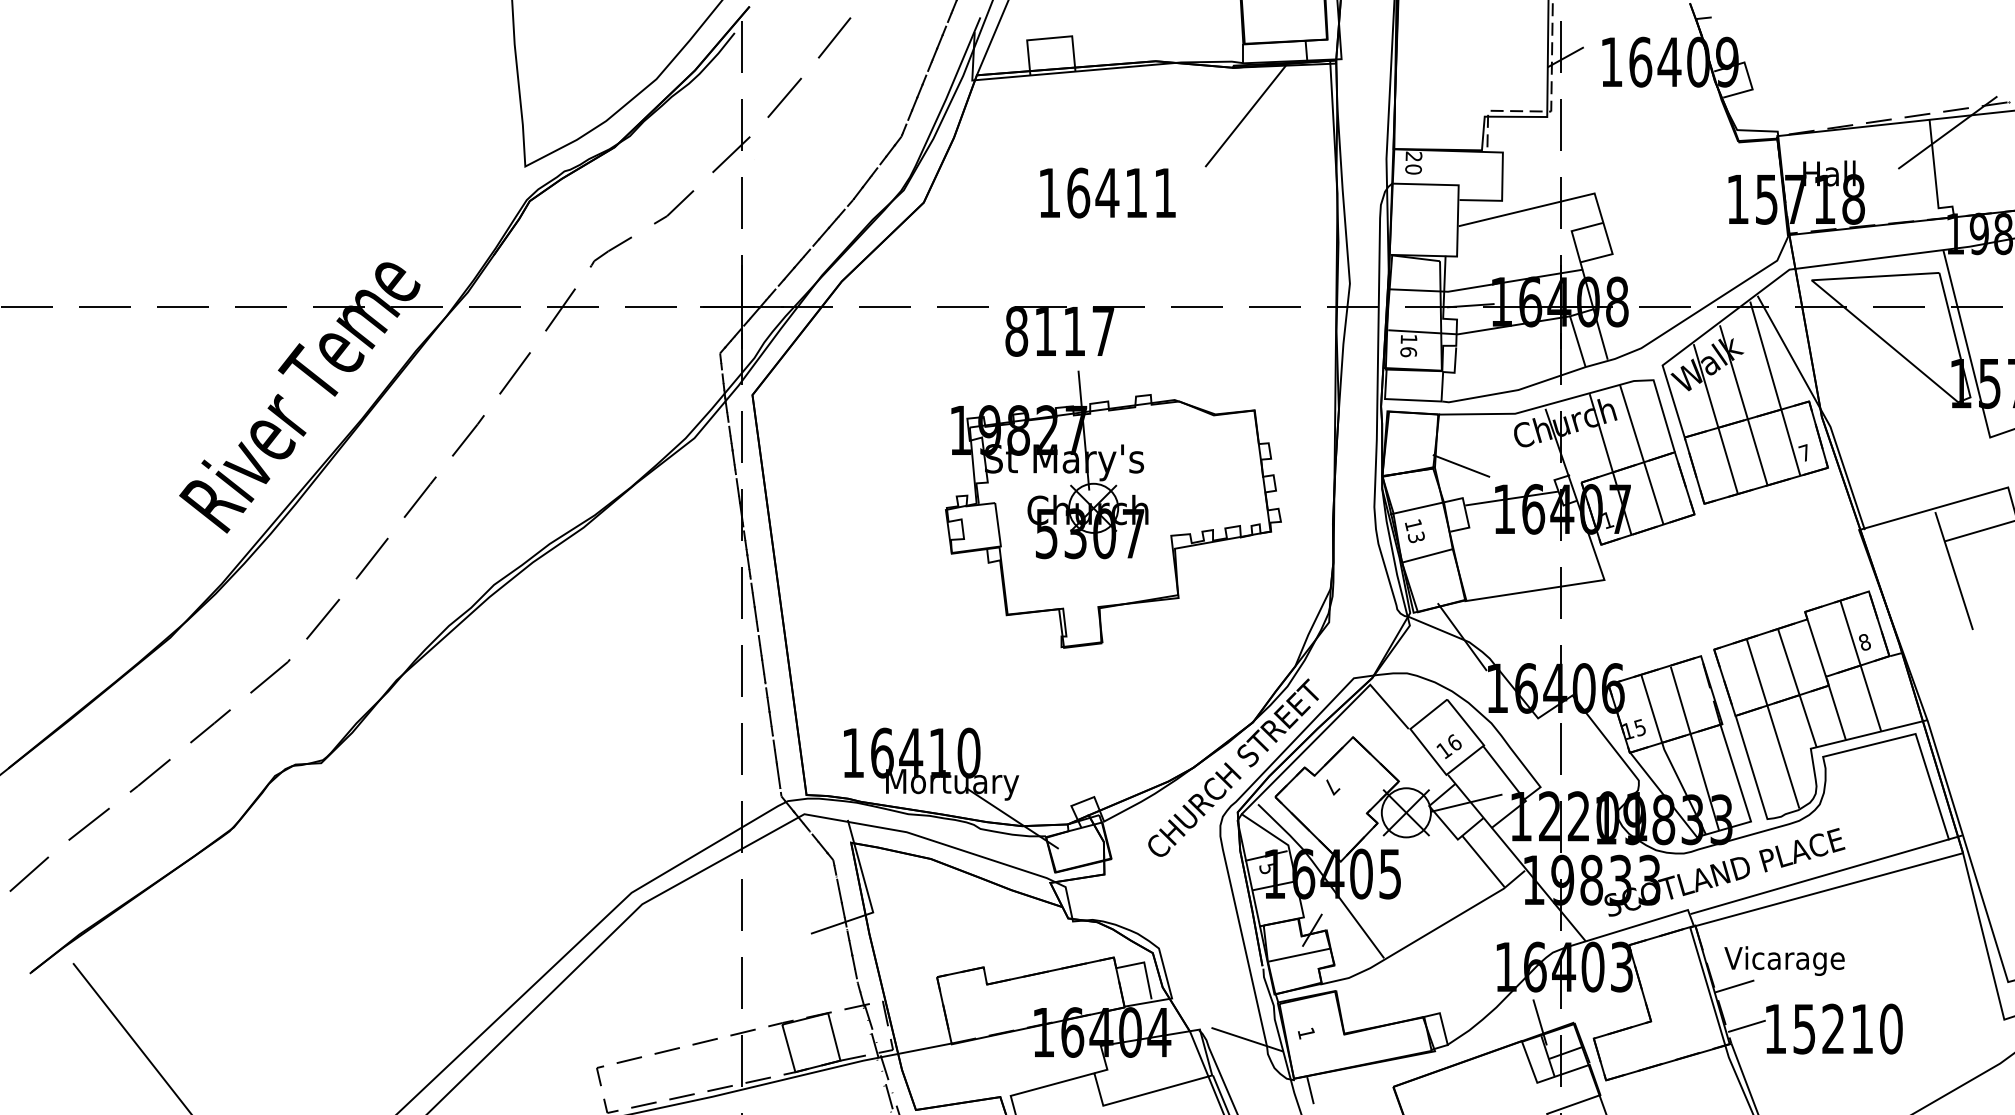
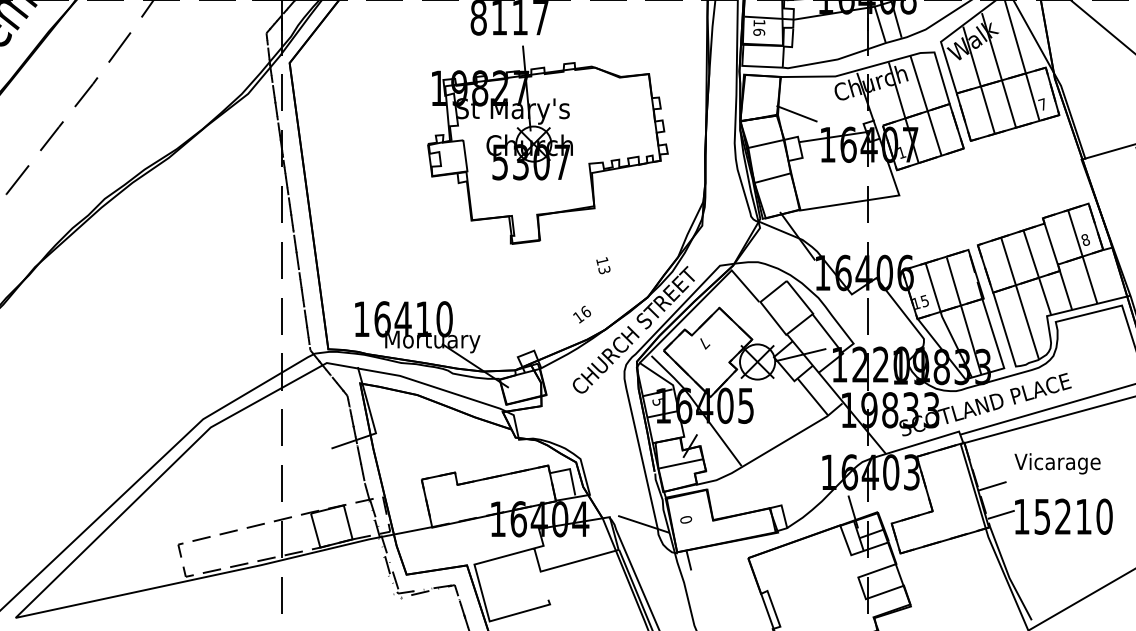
text: (1414, 531) -> (603, 265), moved
text: (1448, 746) -> (581, 314), moved
text: (1784, 960) -> (1057, 463), moved
text: (1305, 1033) -> (685, 519), 1 -> 0

